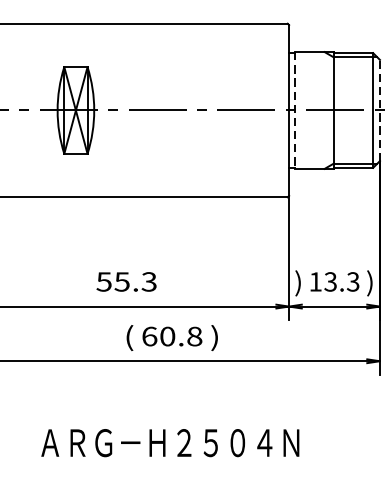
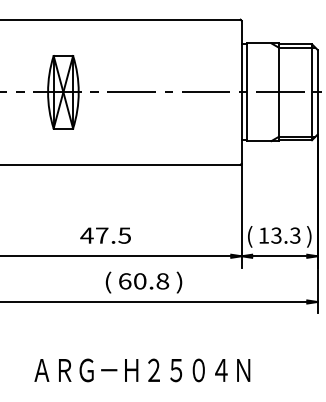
line: (379, 109) -> (317, 91), dashed -> solid
line: (294, 110) -> (246, 92), dashed -> solid
text: (126, 281) -> (105, 235), 55.3 -> 47.5
text: (298, 282) -> (249, 236), ) -> (

